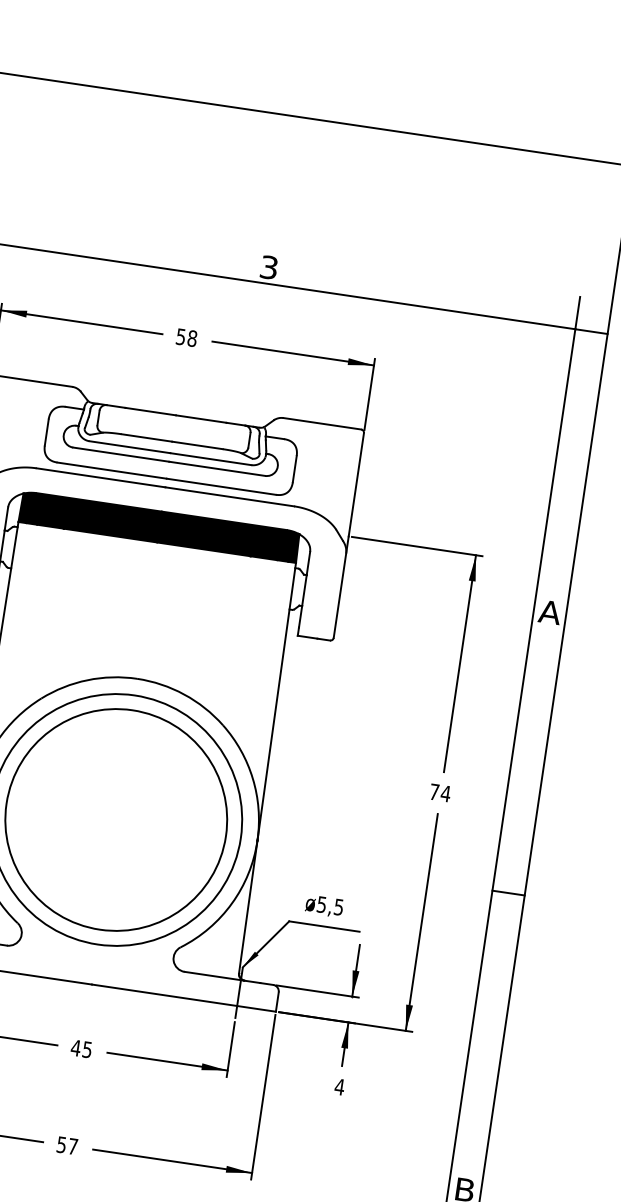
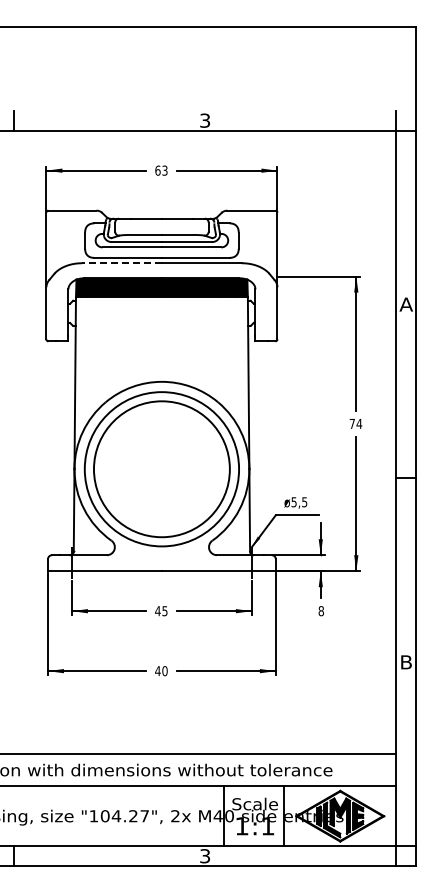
text: (186, 337) -> (161, 170), 58 -> 63
line: (101, 478) -> (122, 263), solid -> dashed
text: (339, 1087) -> (321, 611), 4 -> 8
text: (67, 1146) -> (161, 671), 57 -> 40

